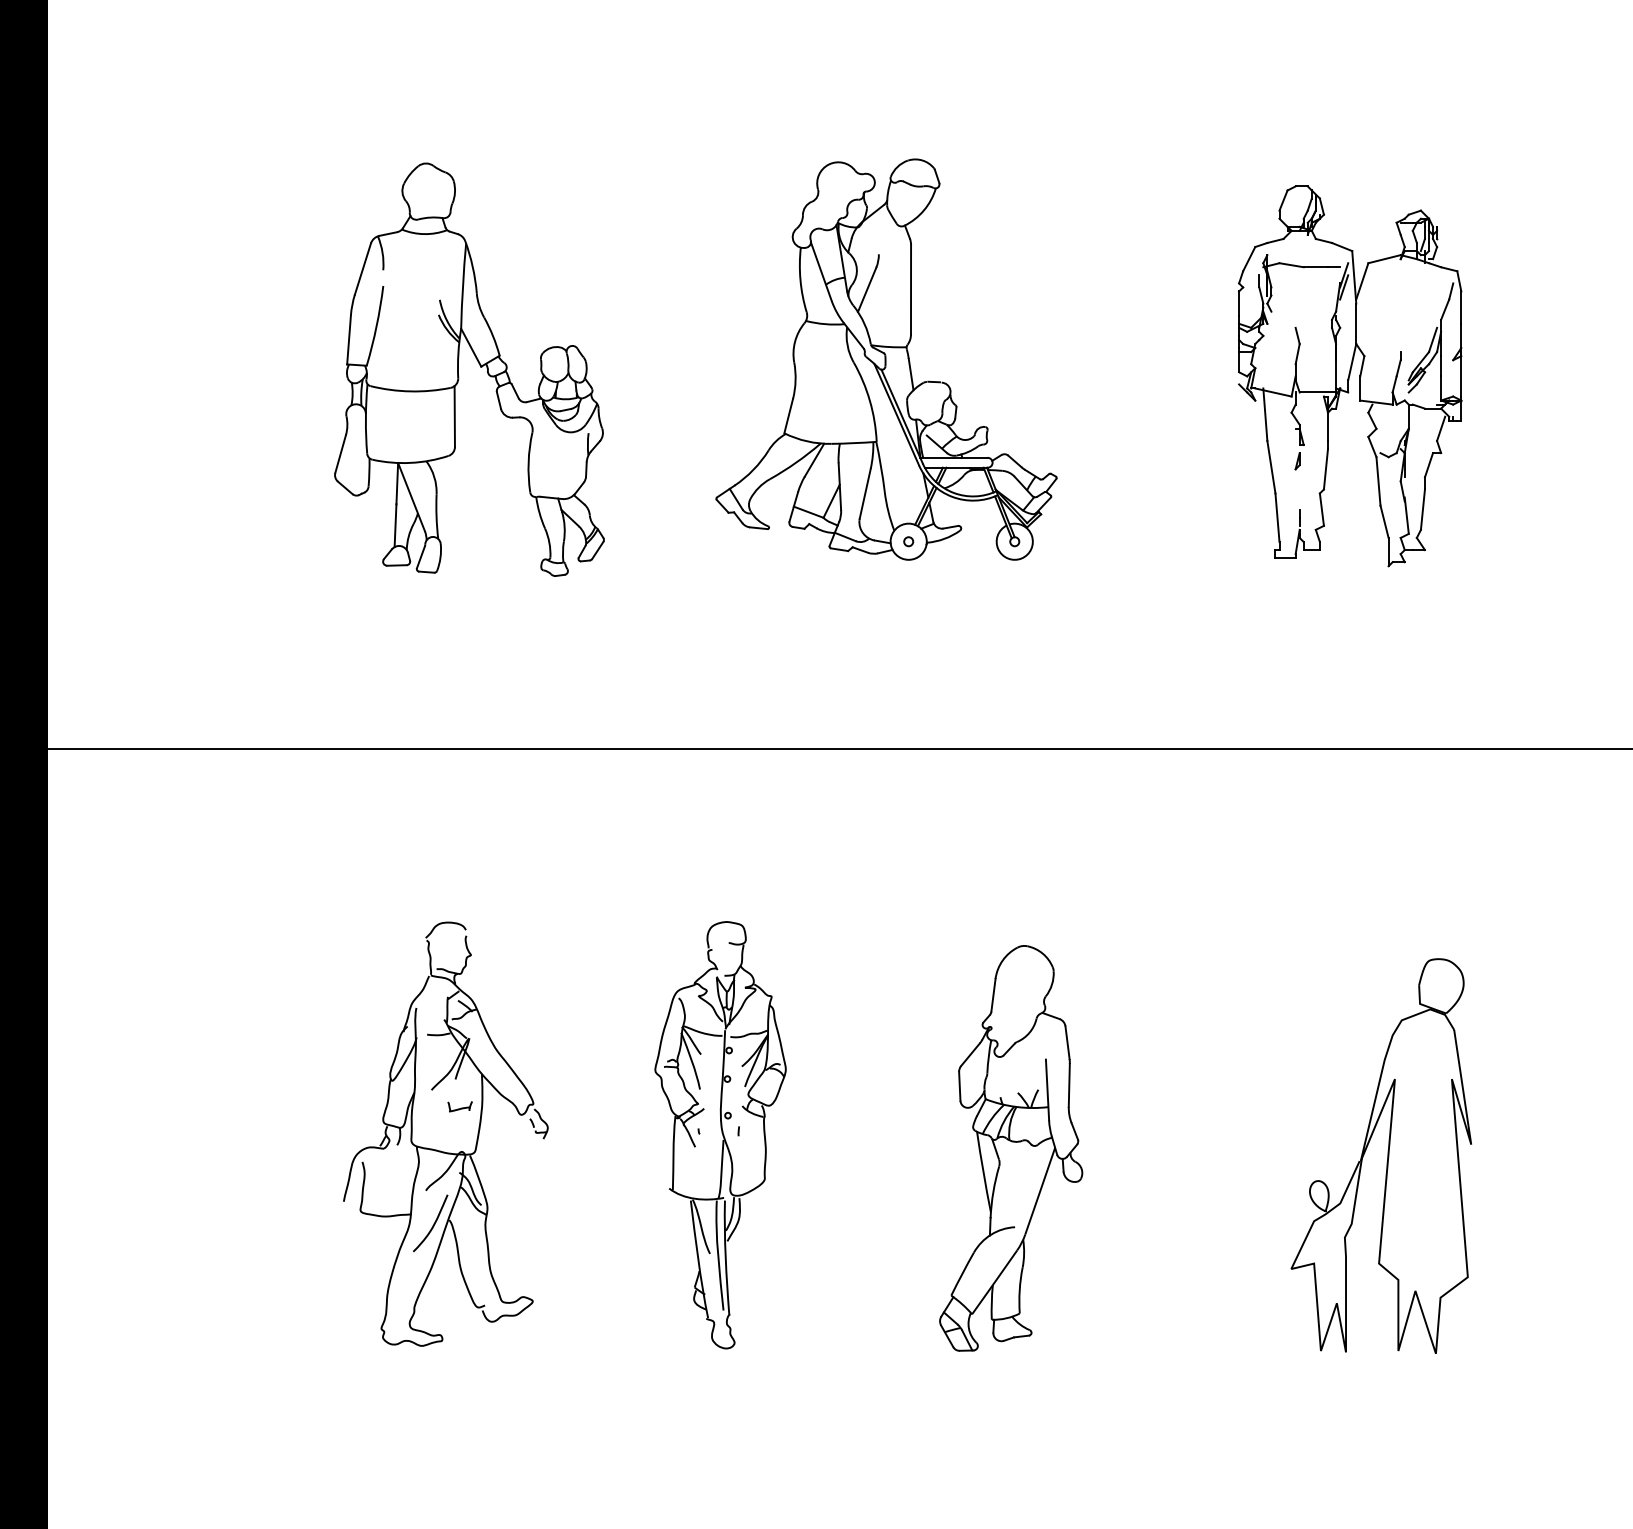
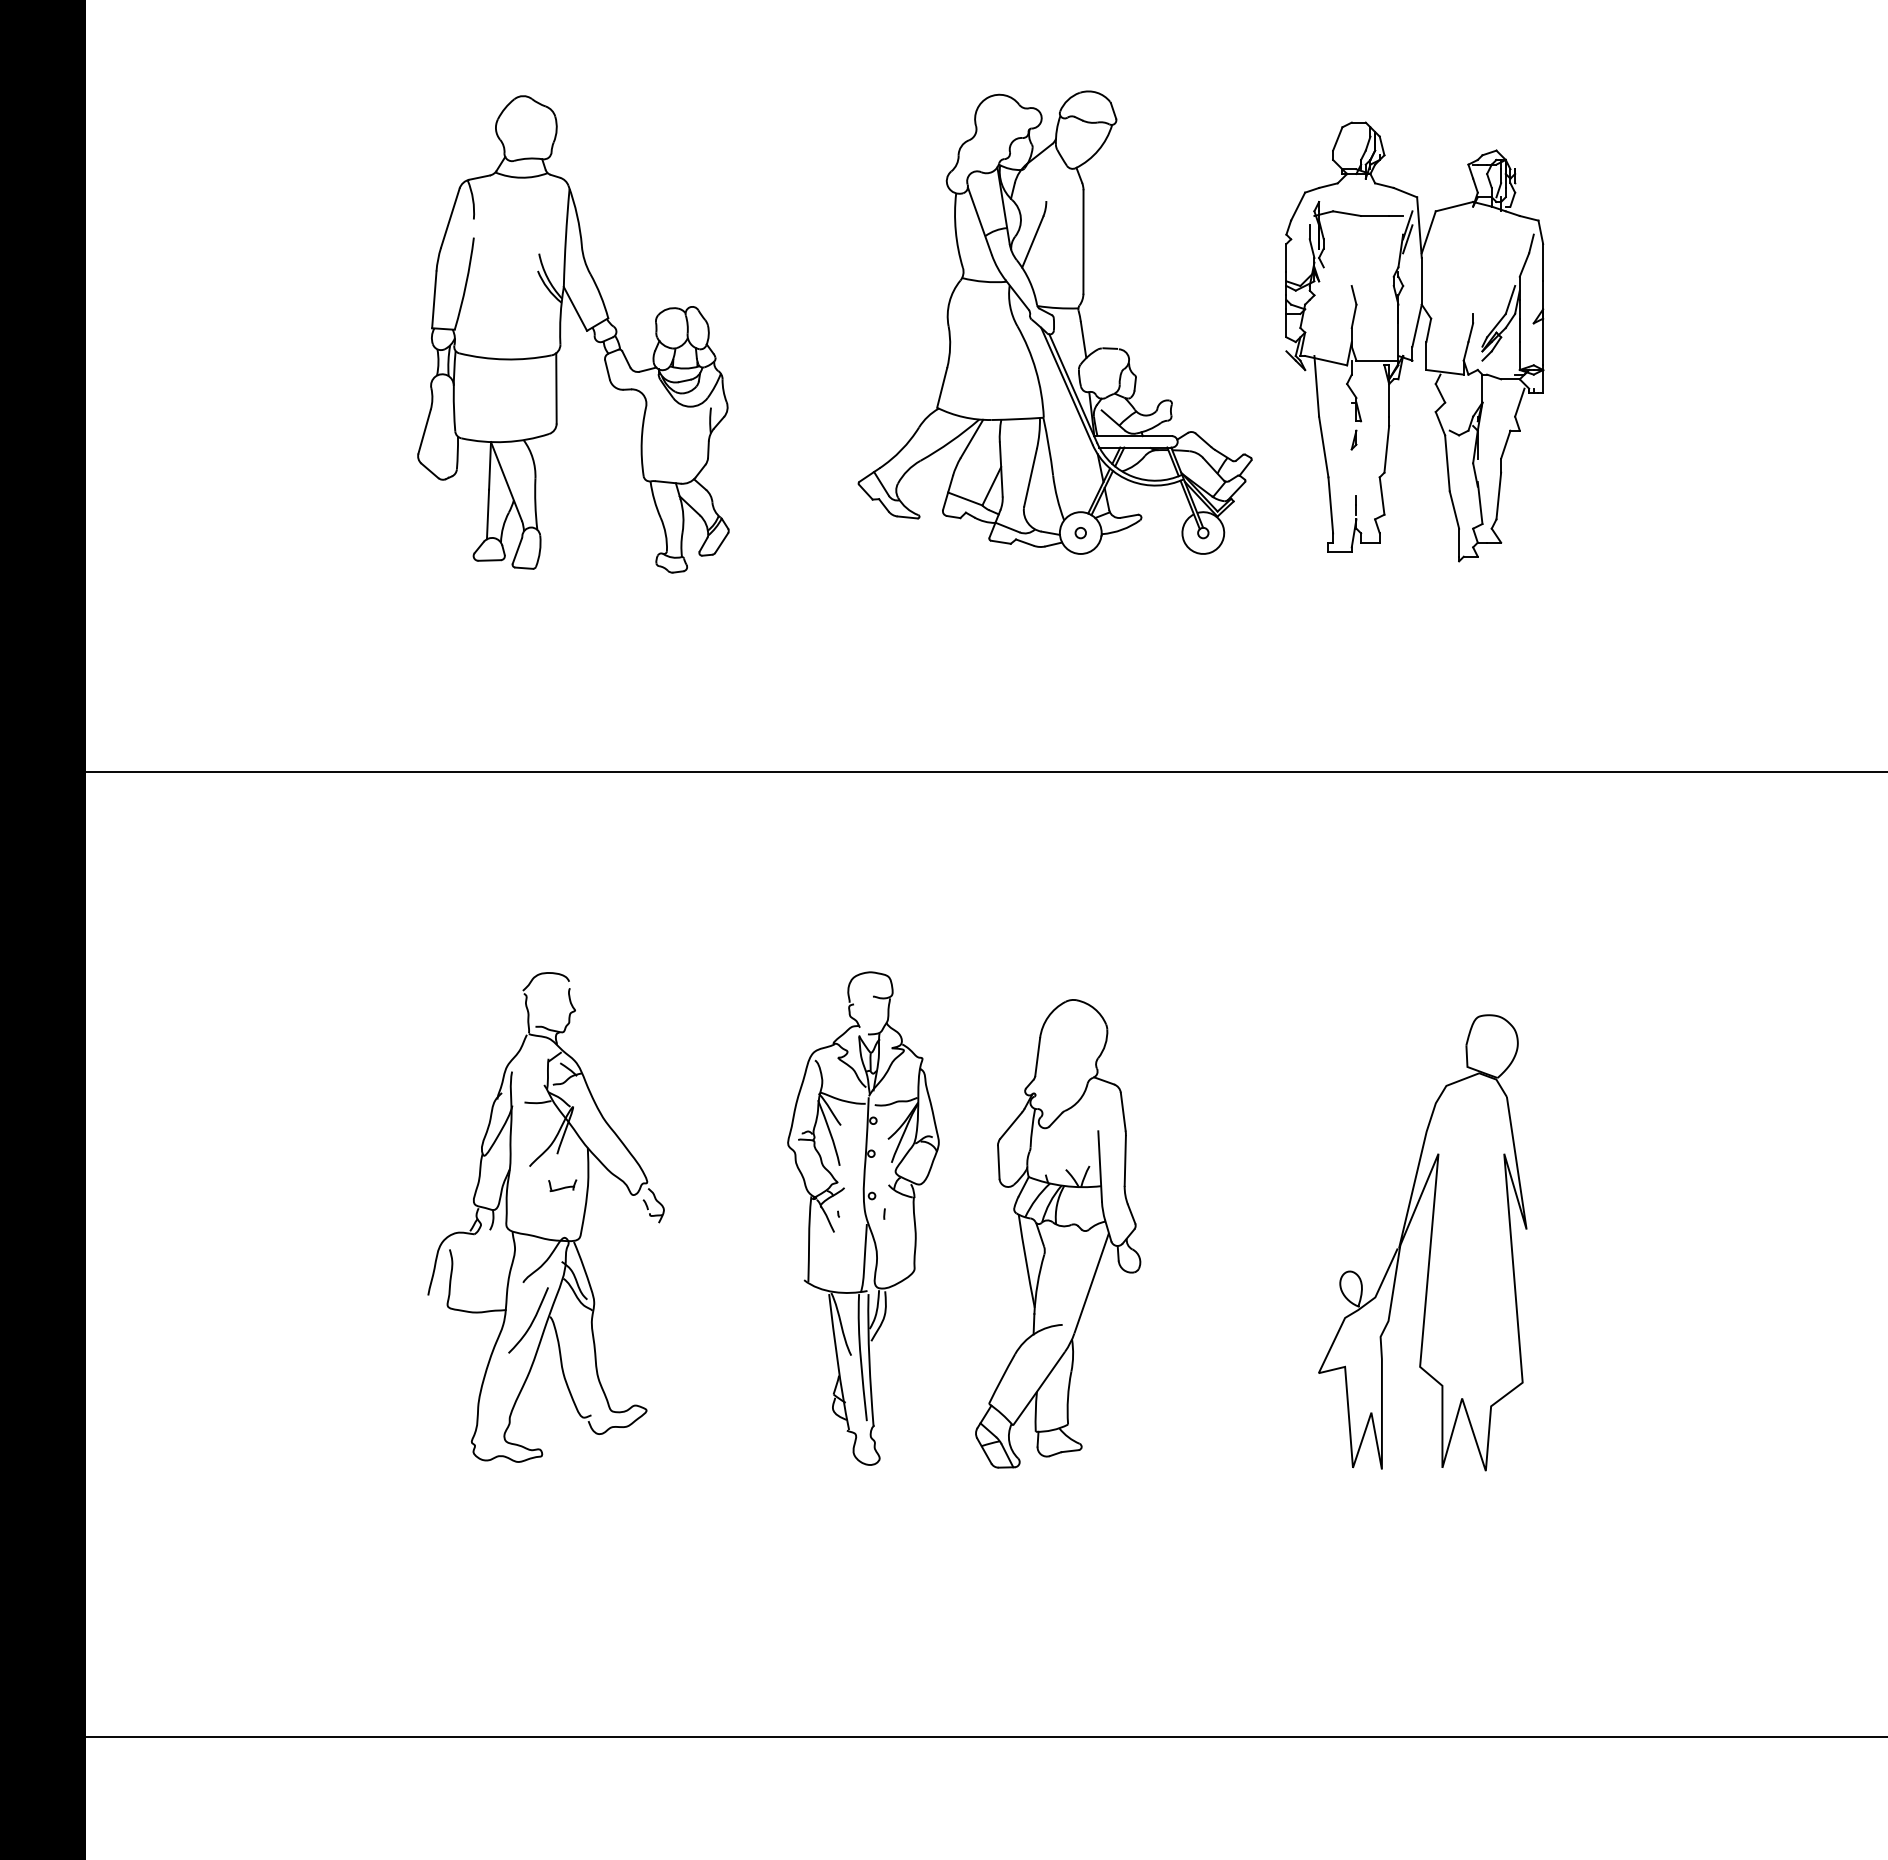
part: (1349, 375) -> (1414, 341), moved
part: (1011, 1148) -> (1058, 1233), moved
part: (1387, 1156) -> (1429, 1243), moved

